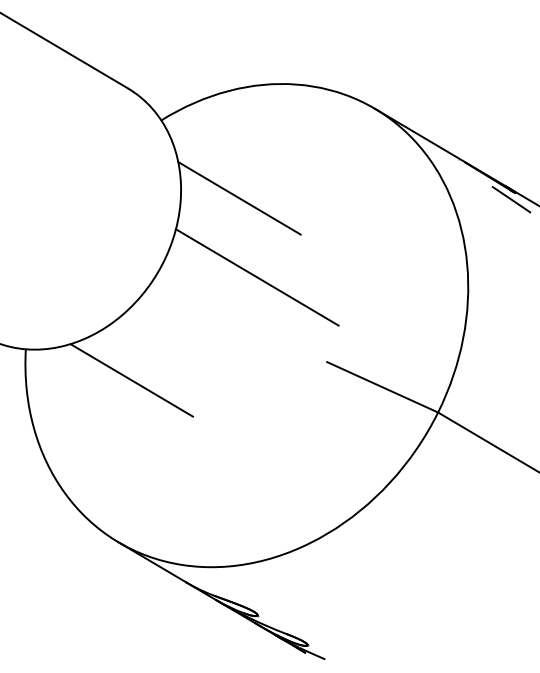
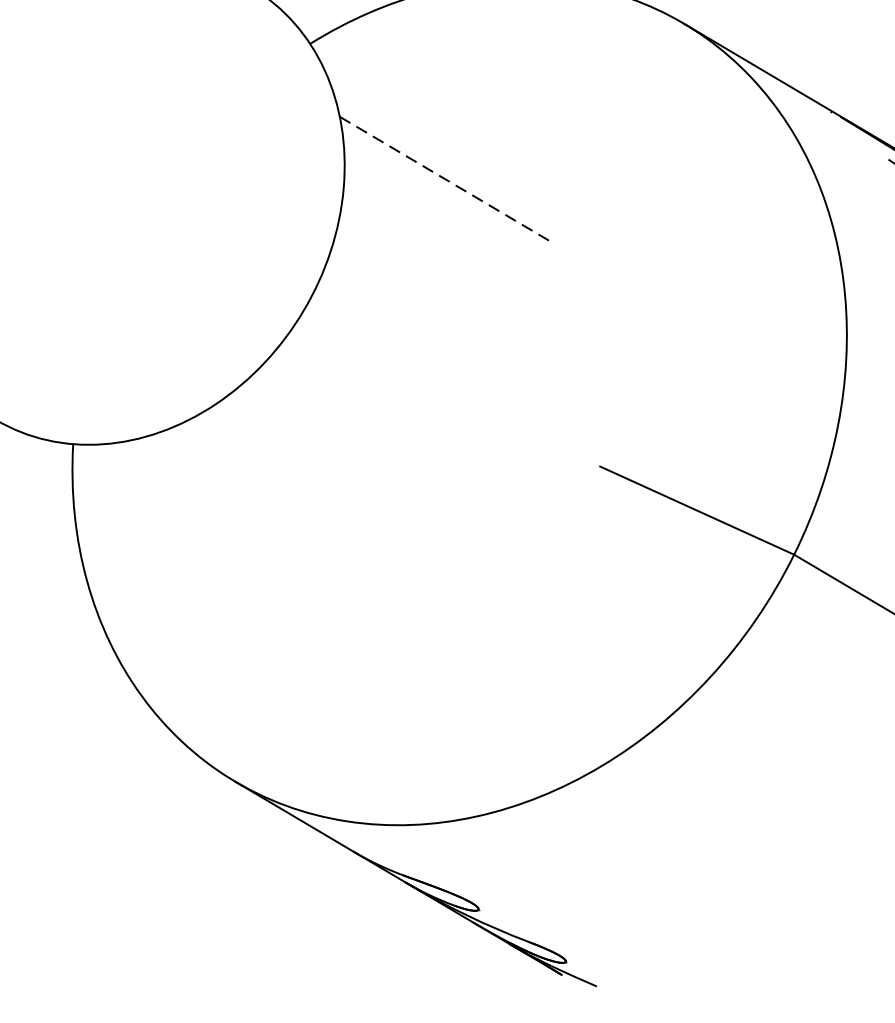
line: (239, 198) -> (446, 180), solid -> dashed
line: (256, 277) -> (476, 318), removed
line: (131, 380) -> (257, 498), removed

